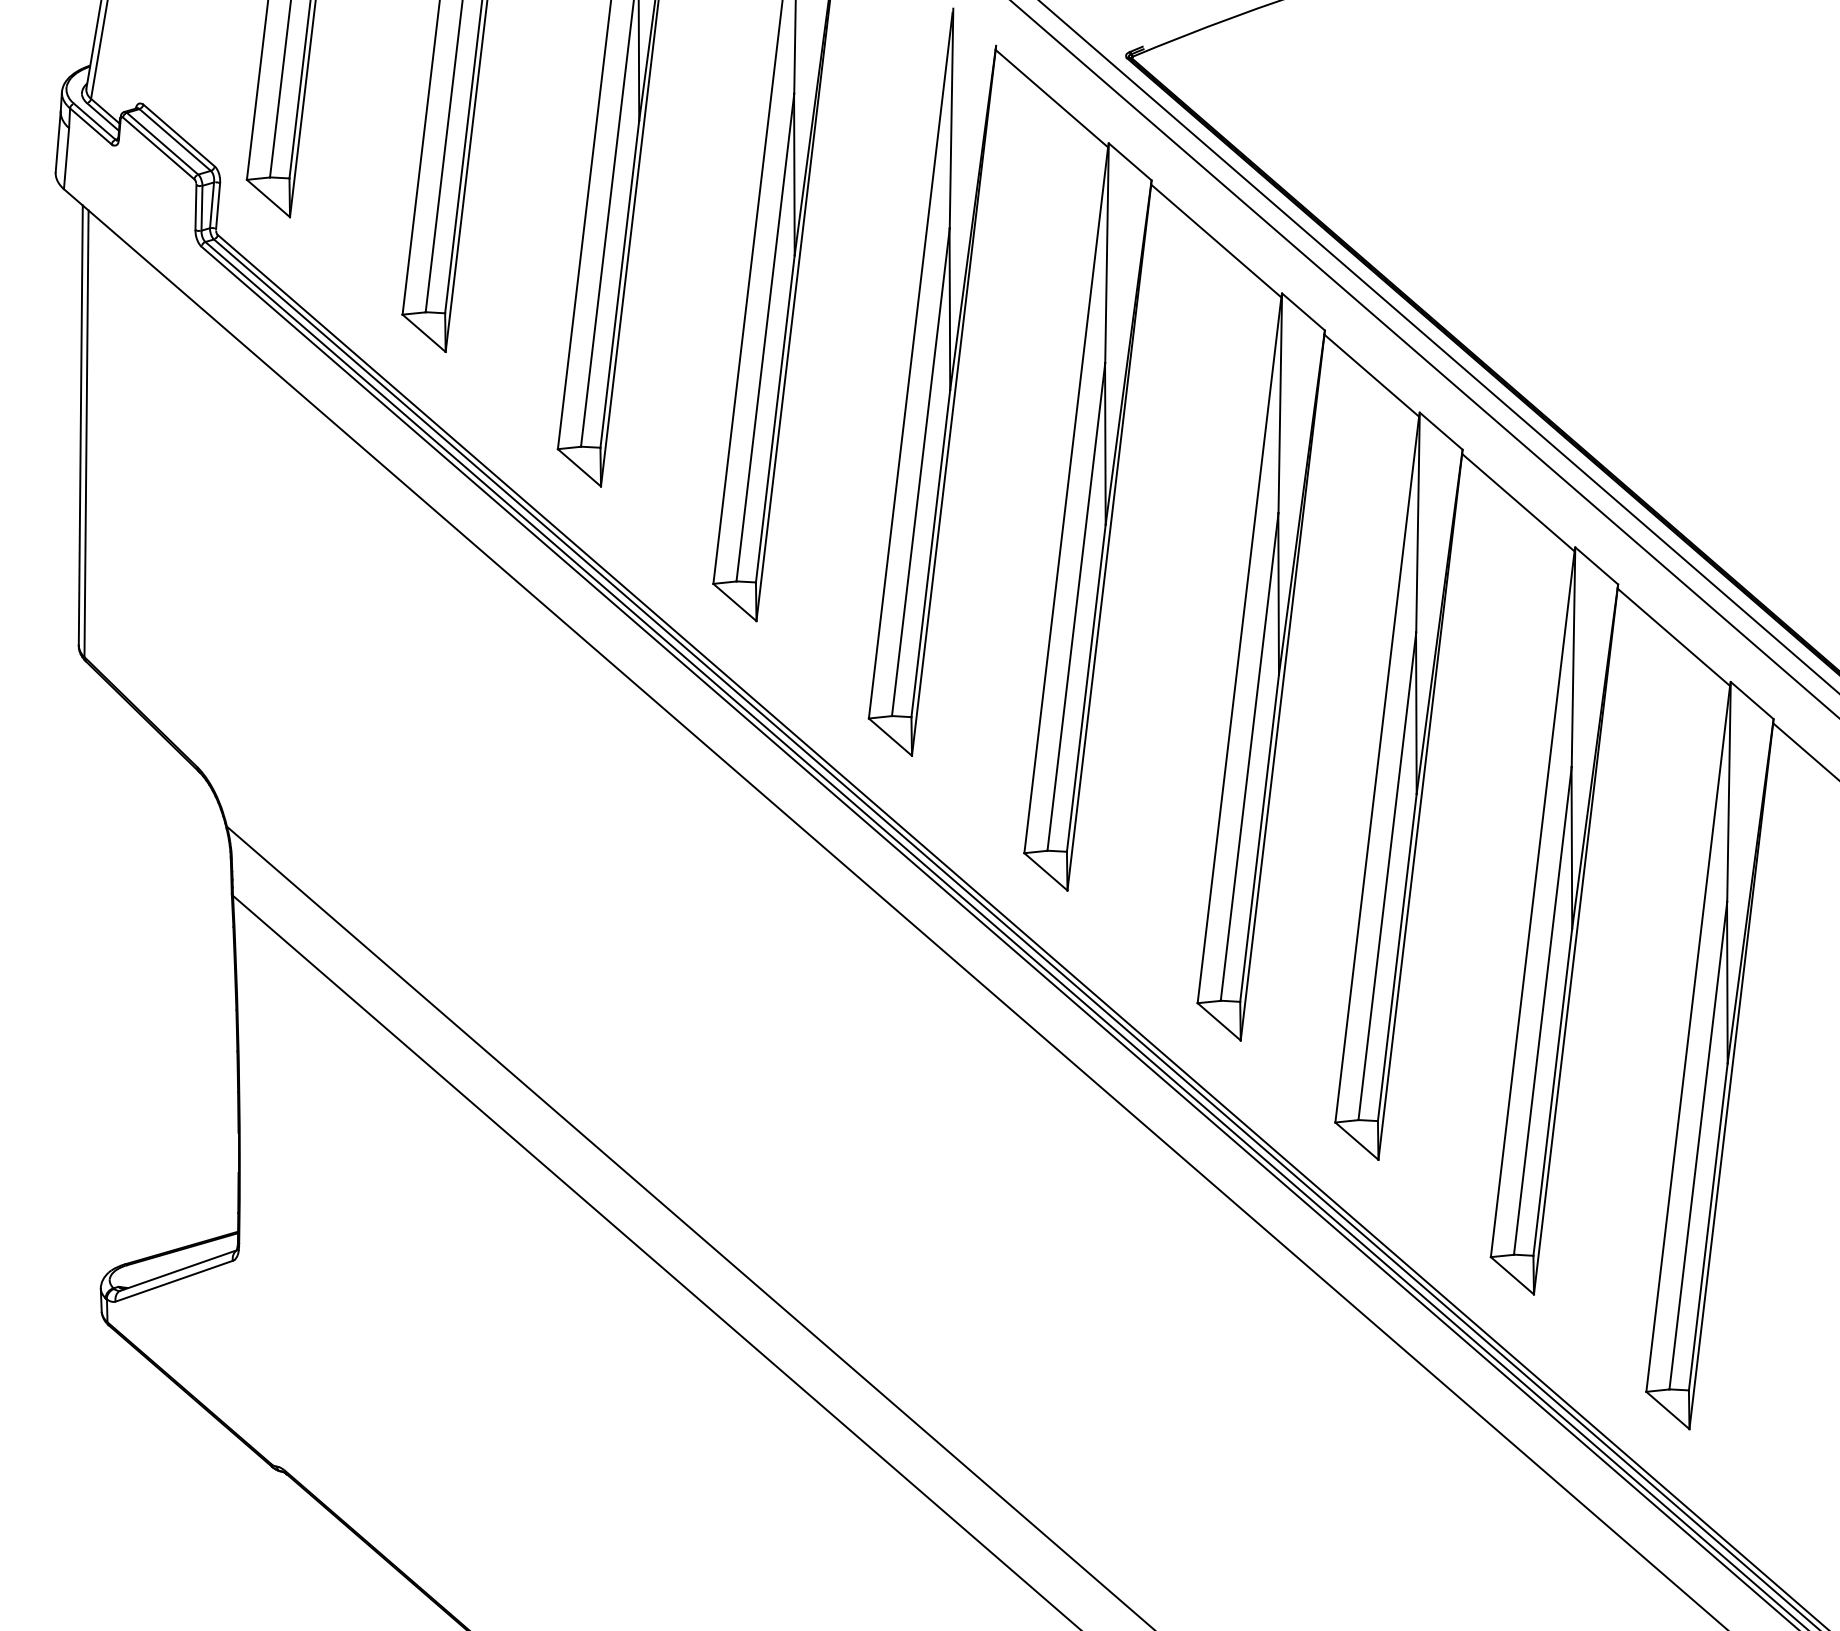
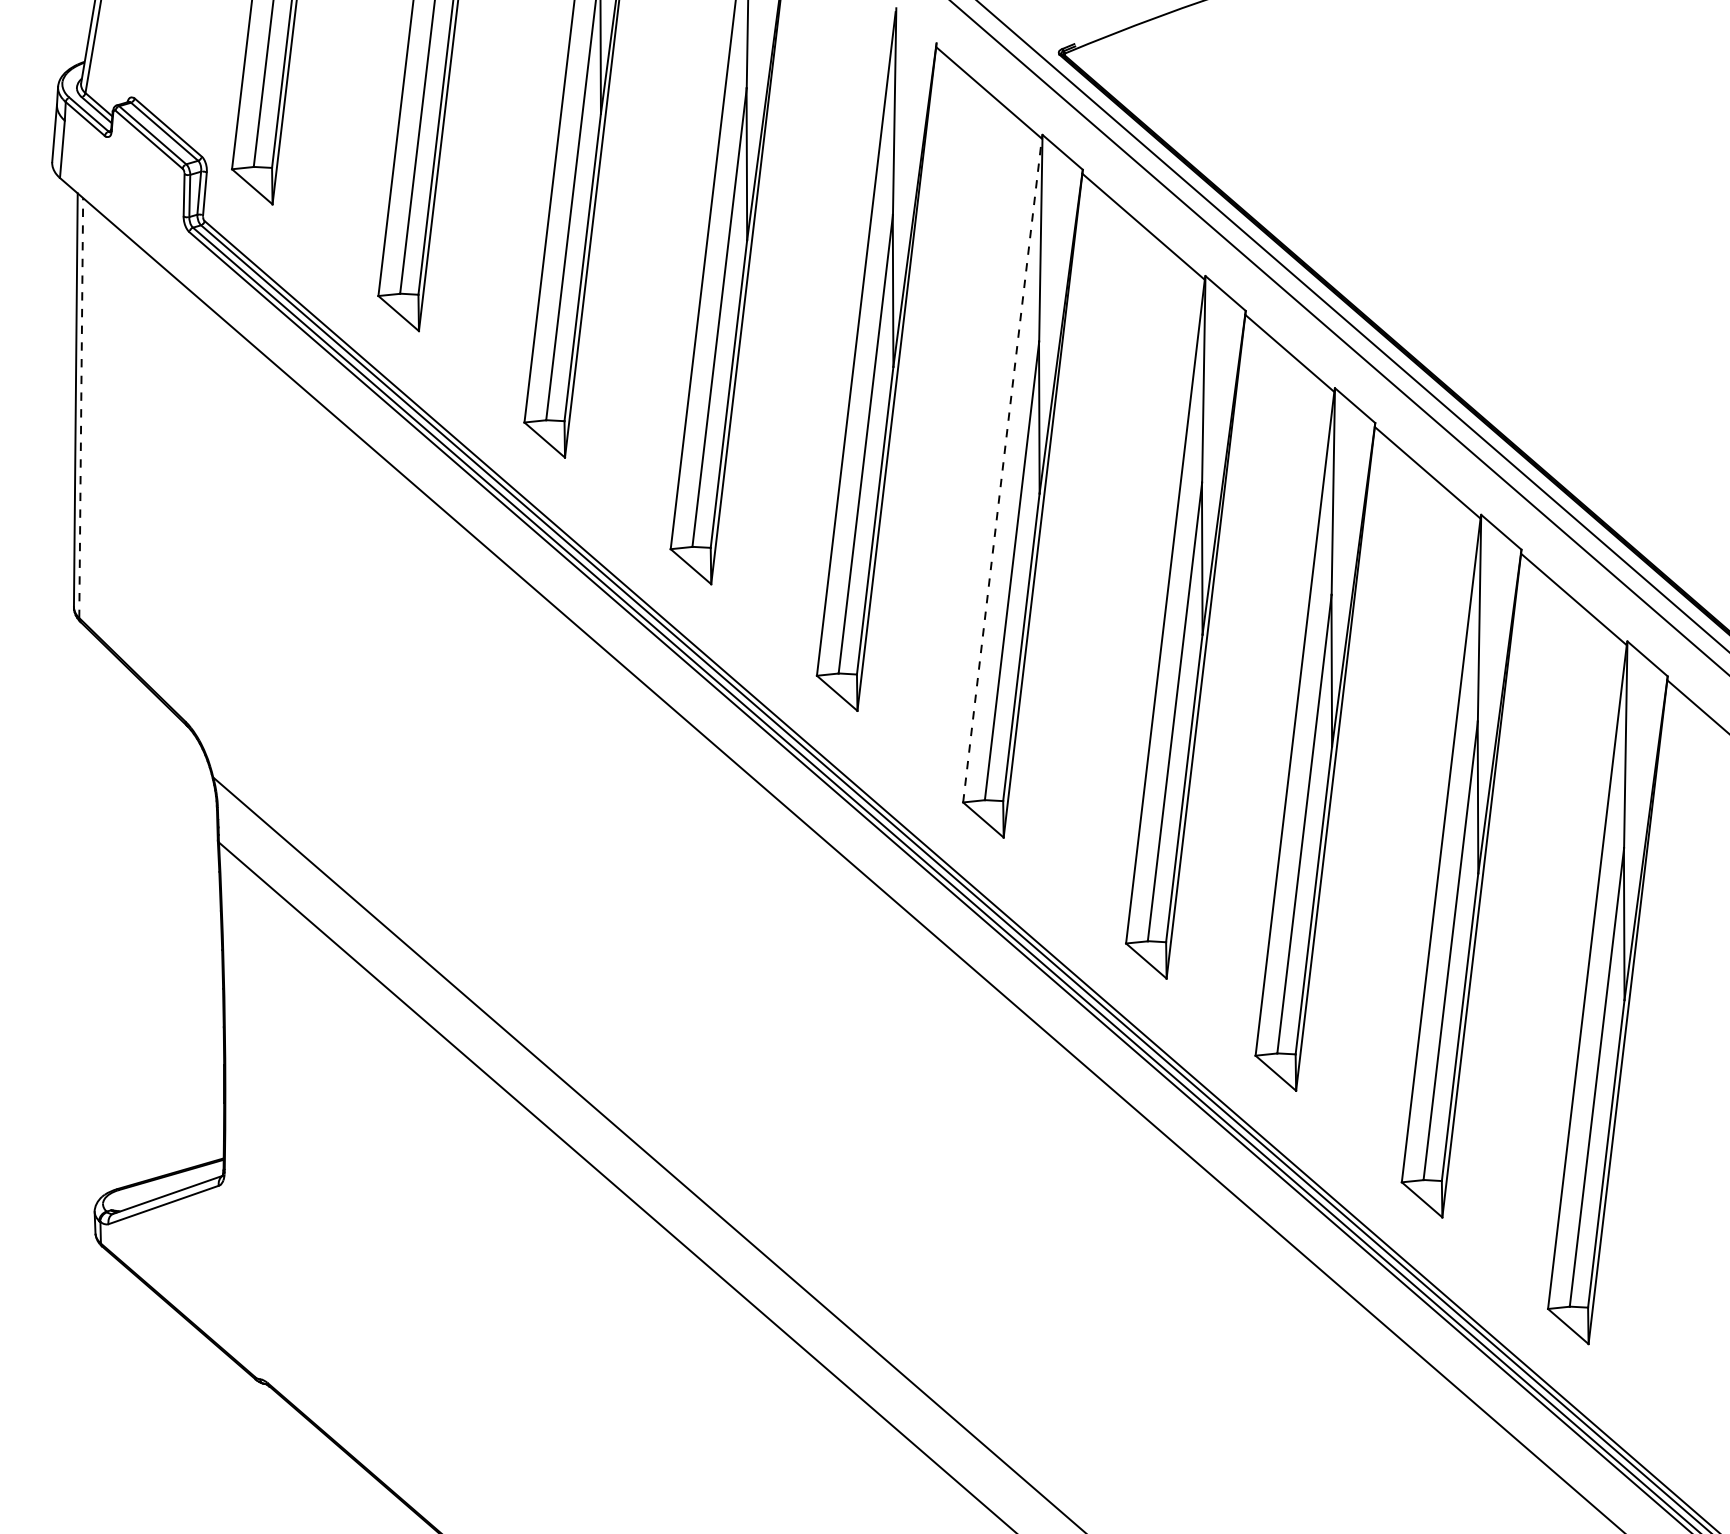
line: (86, 434) -> (81, 408), solid -> dashed
line: (1066, 500) -> (1002, 470), solid -> dashed

